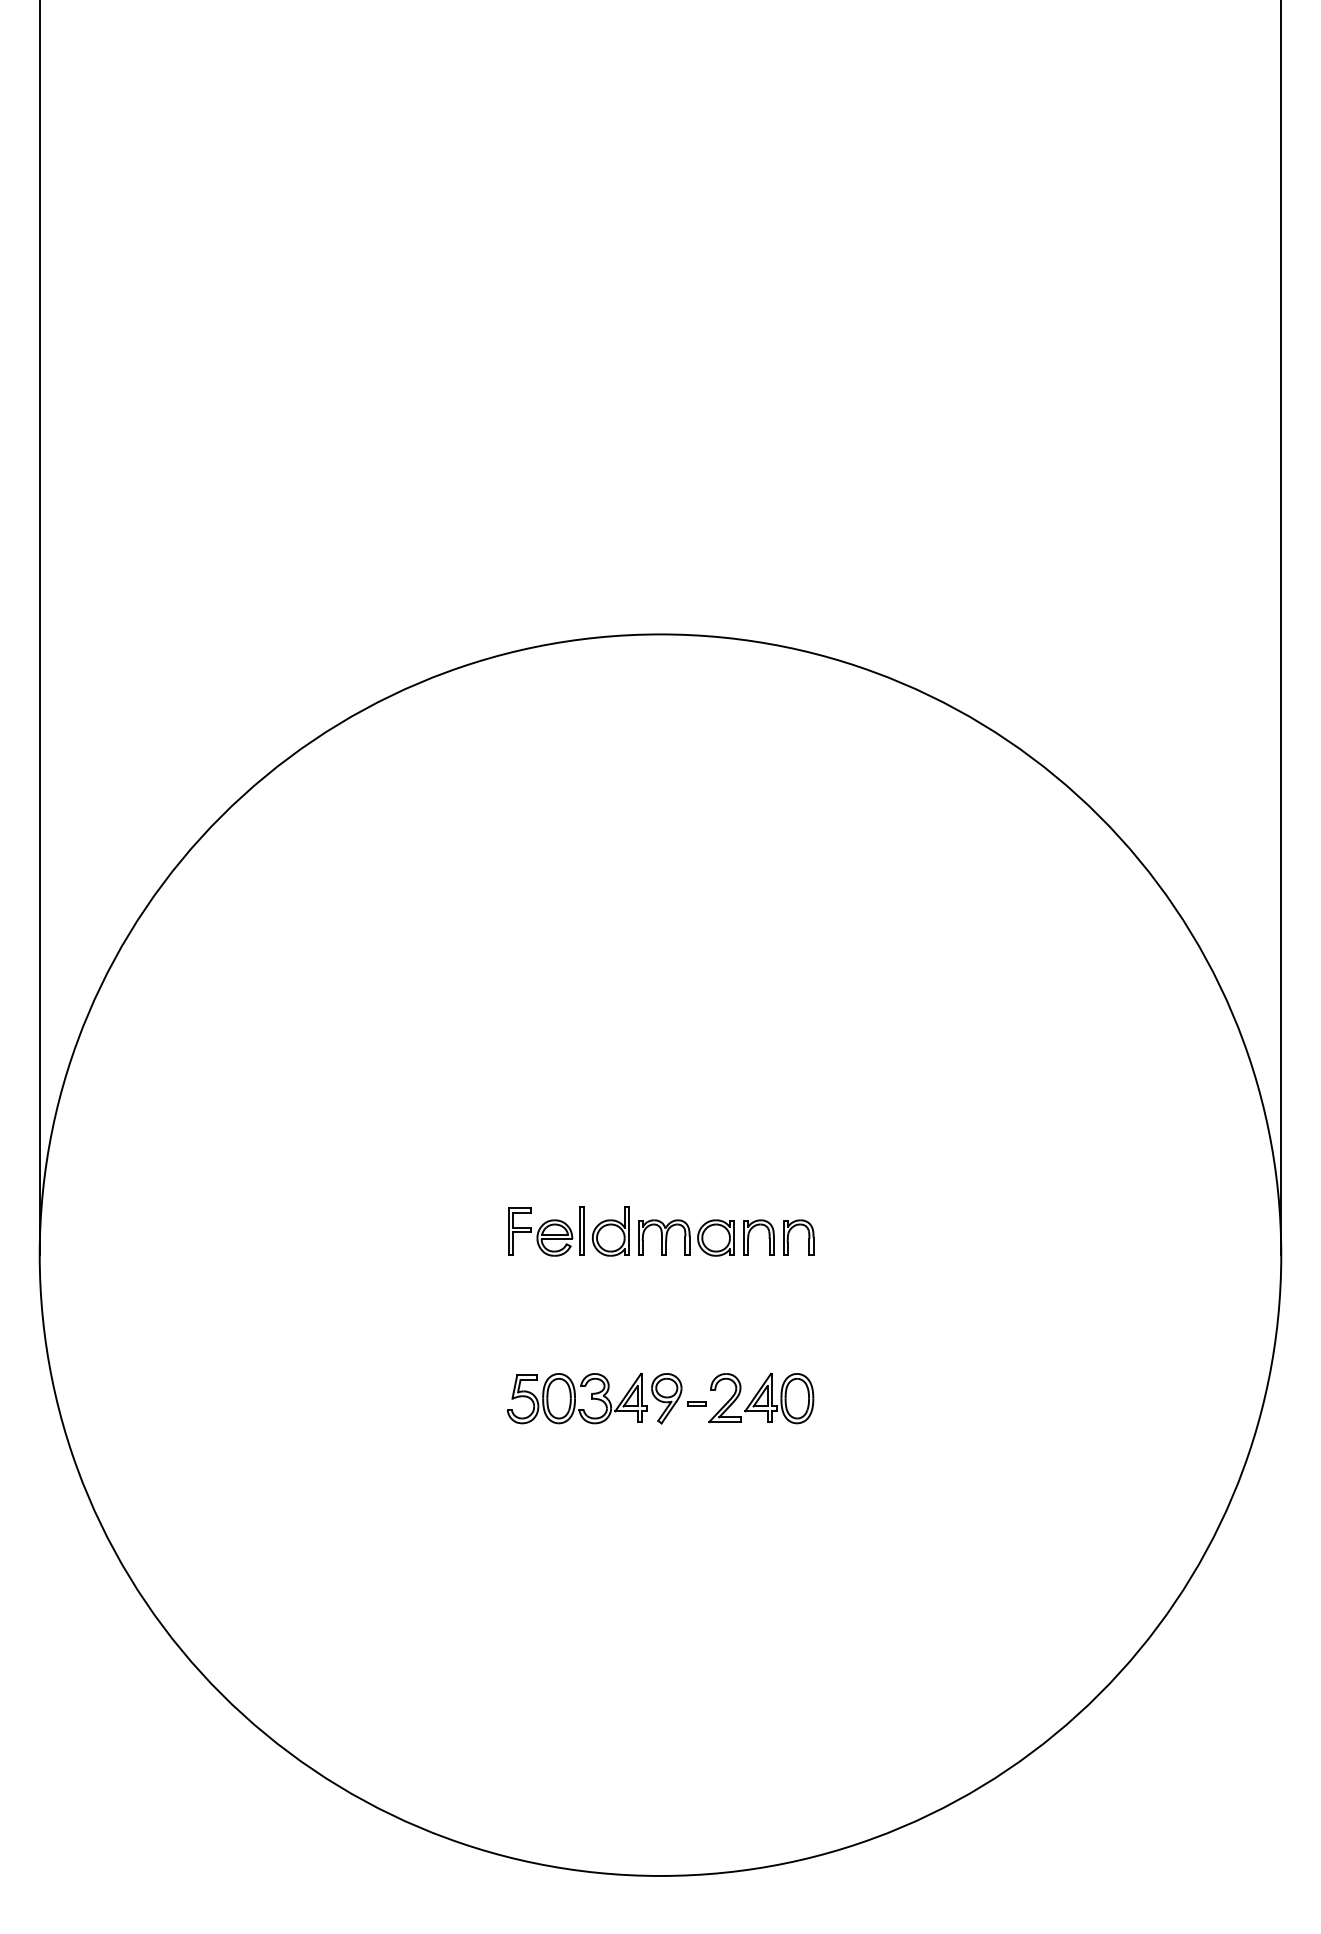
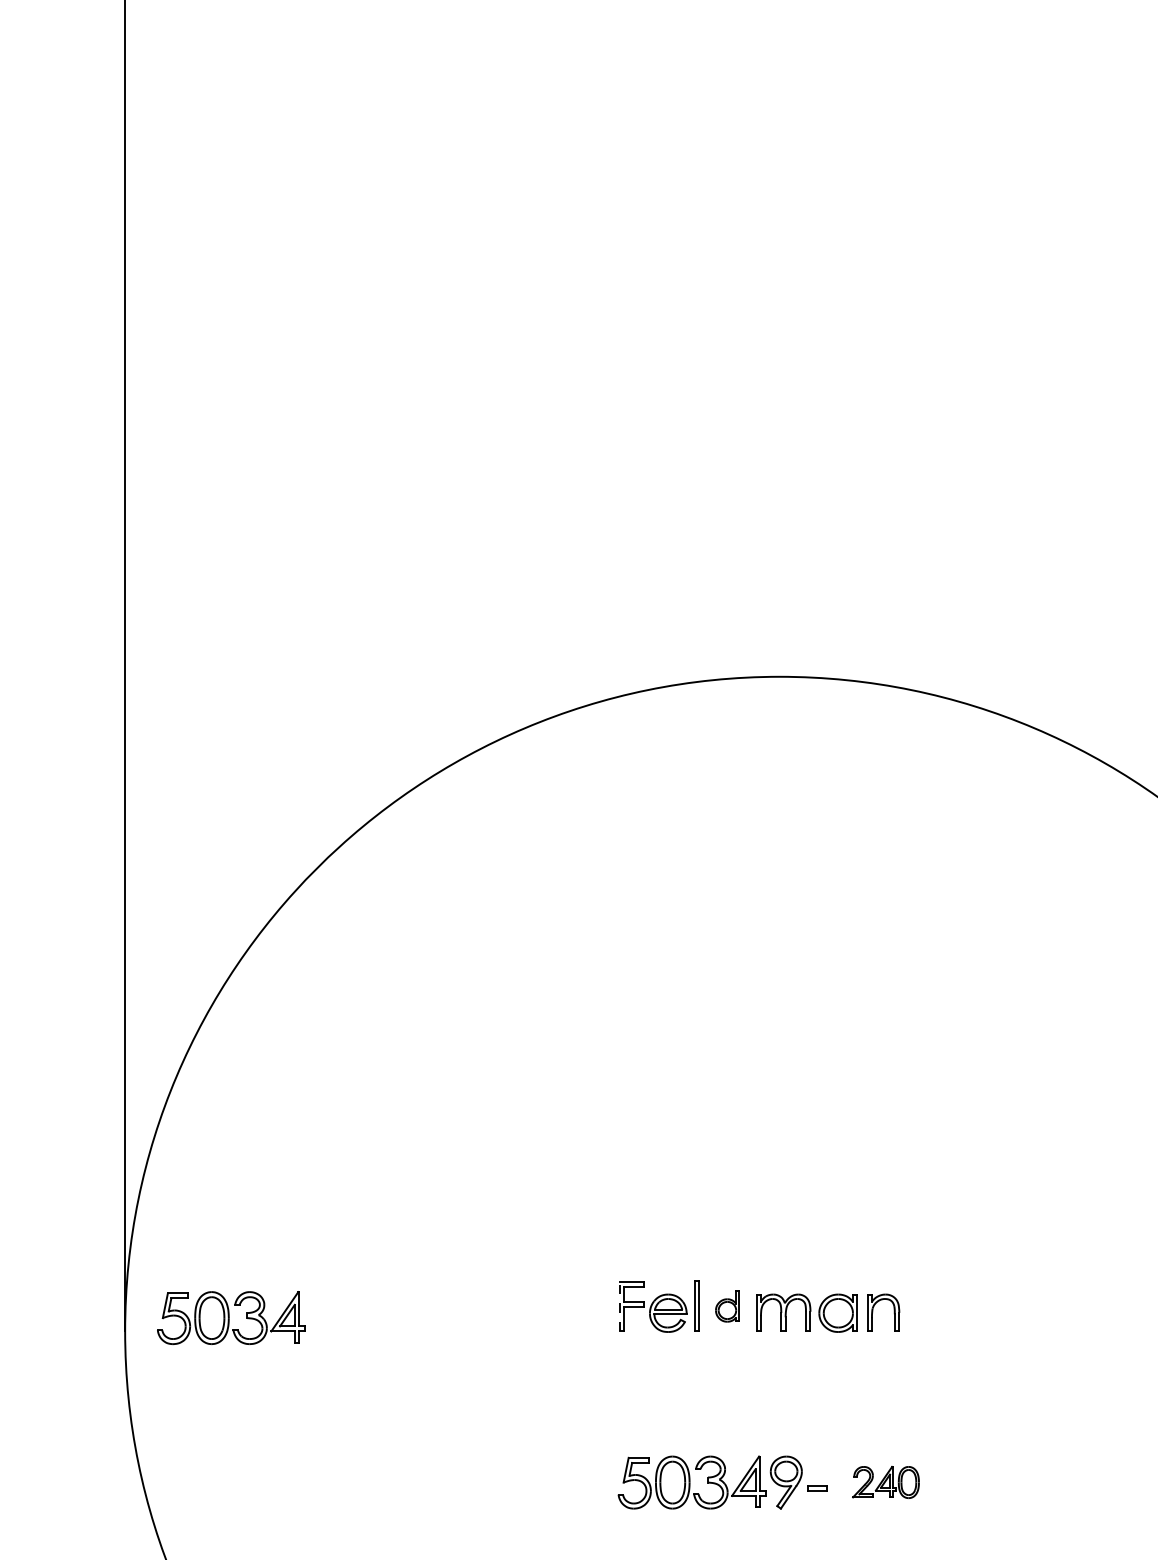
line: (508, 1231) -> (619, 1306), solid -> dashed
part: (610, 1231) -> (726, 1306), size x0.6
part: (789, 1234) -> (915, 1309), removed
part: (139, 1242) -> (230, 1317), added
part: (761, 1398) -> (886, 1482), size x0.6

